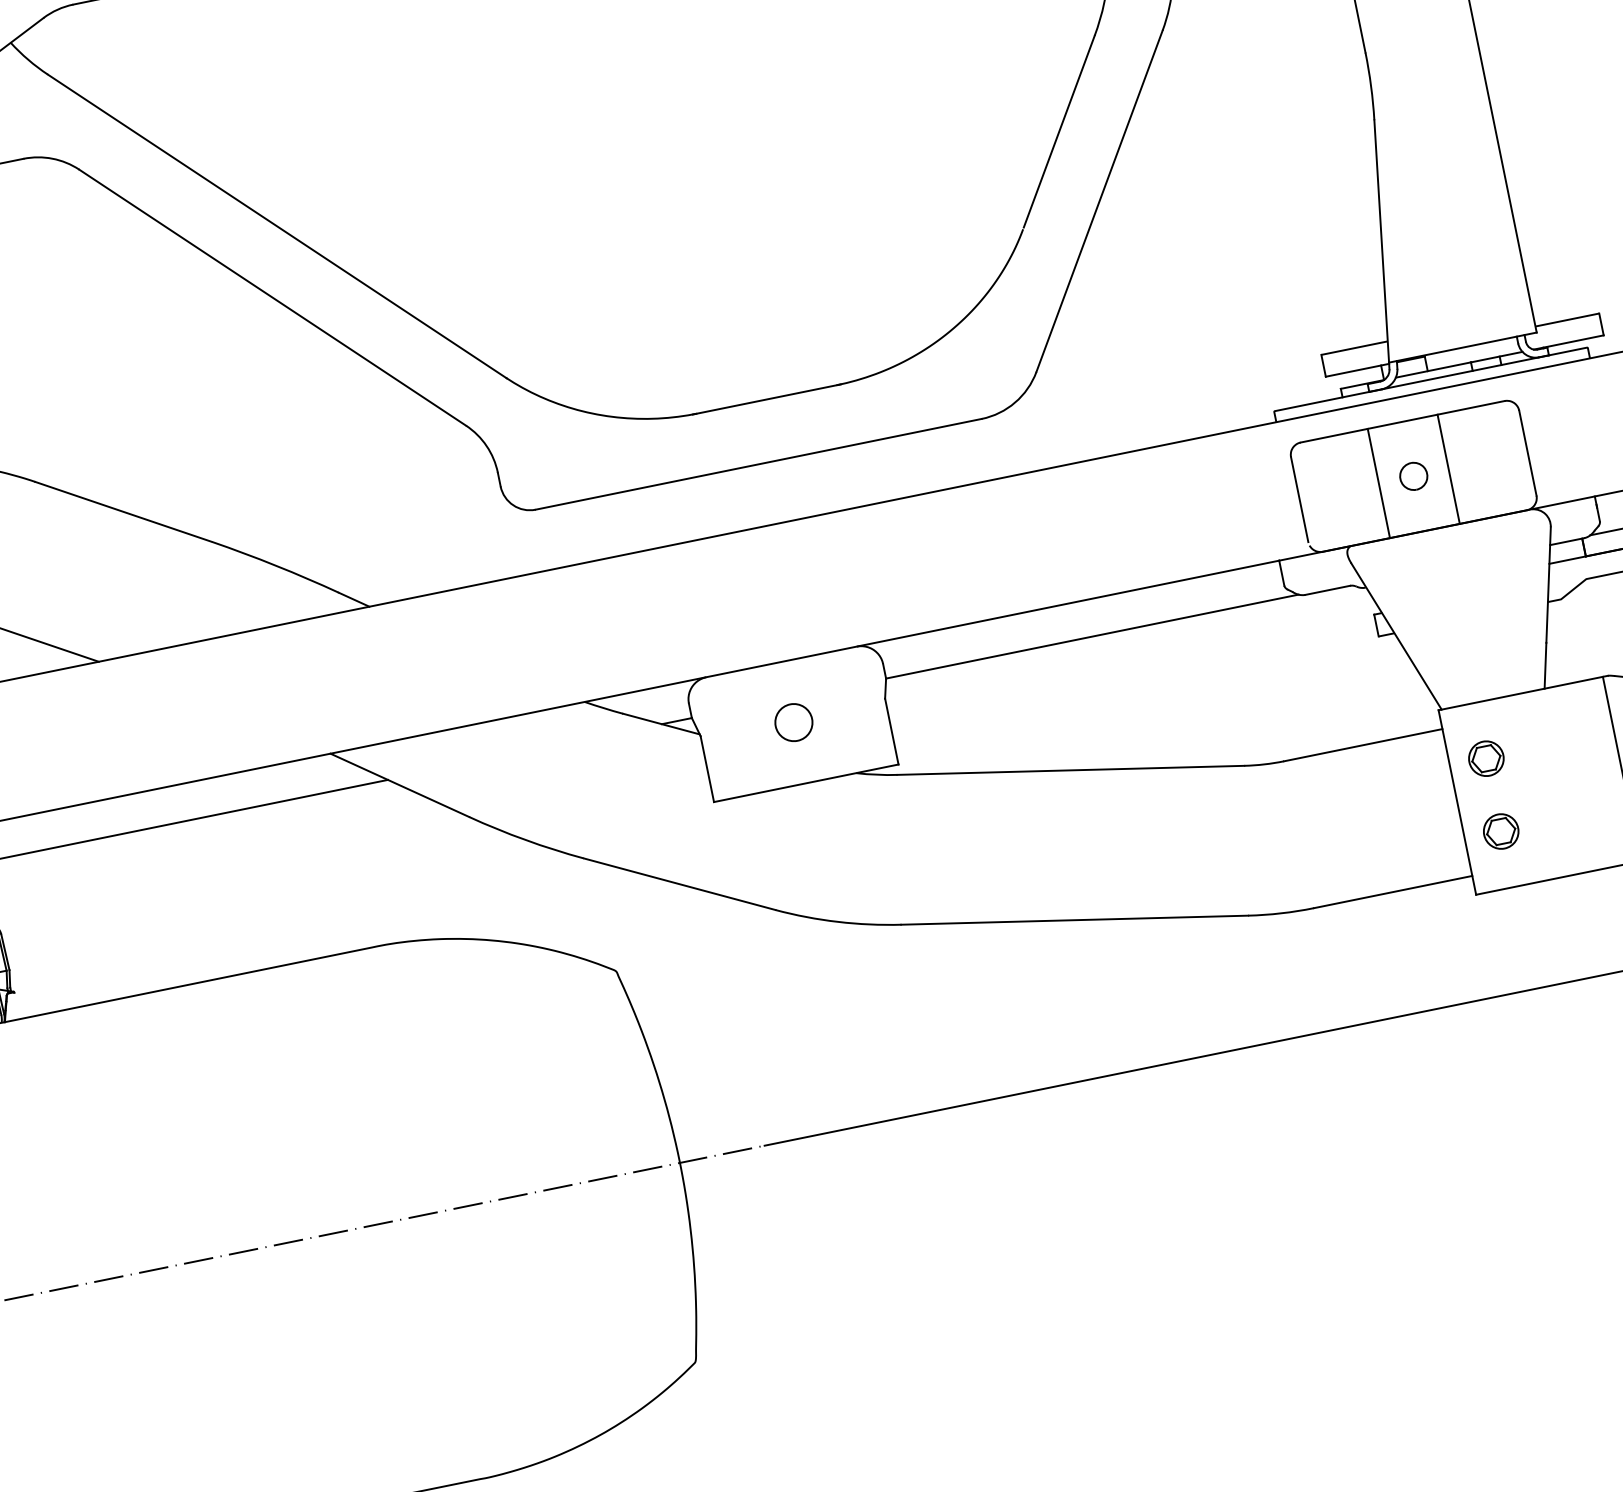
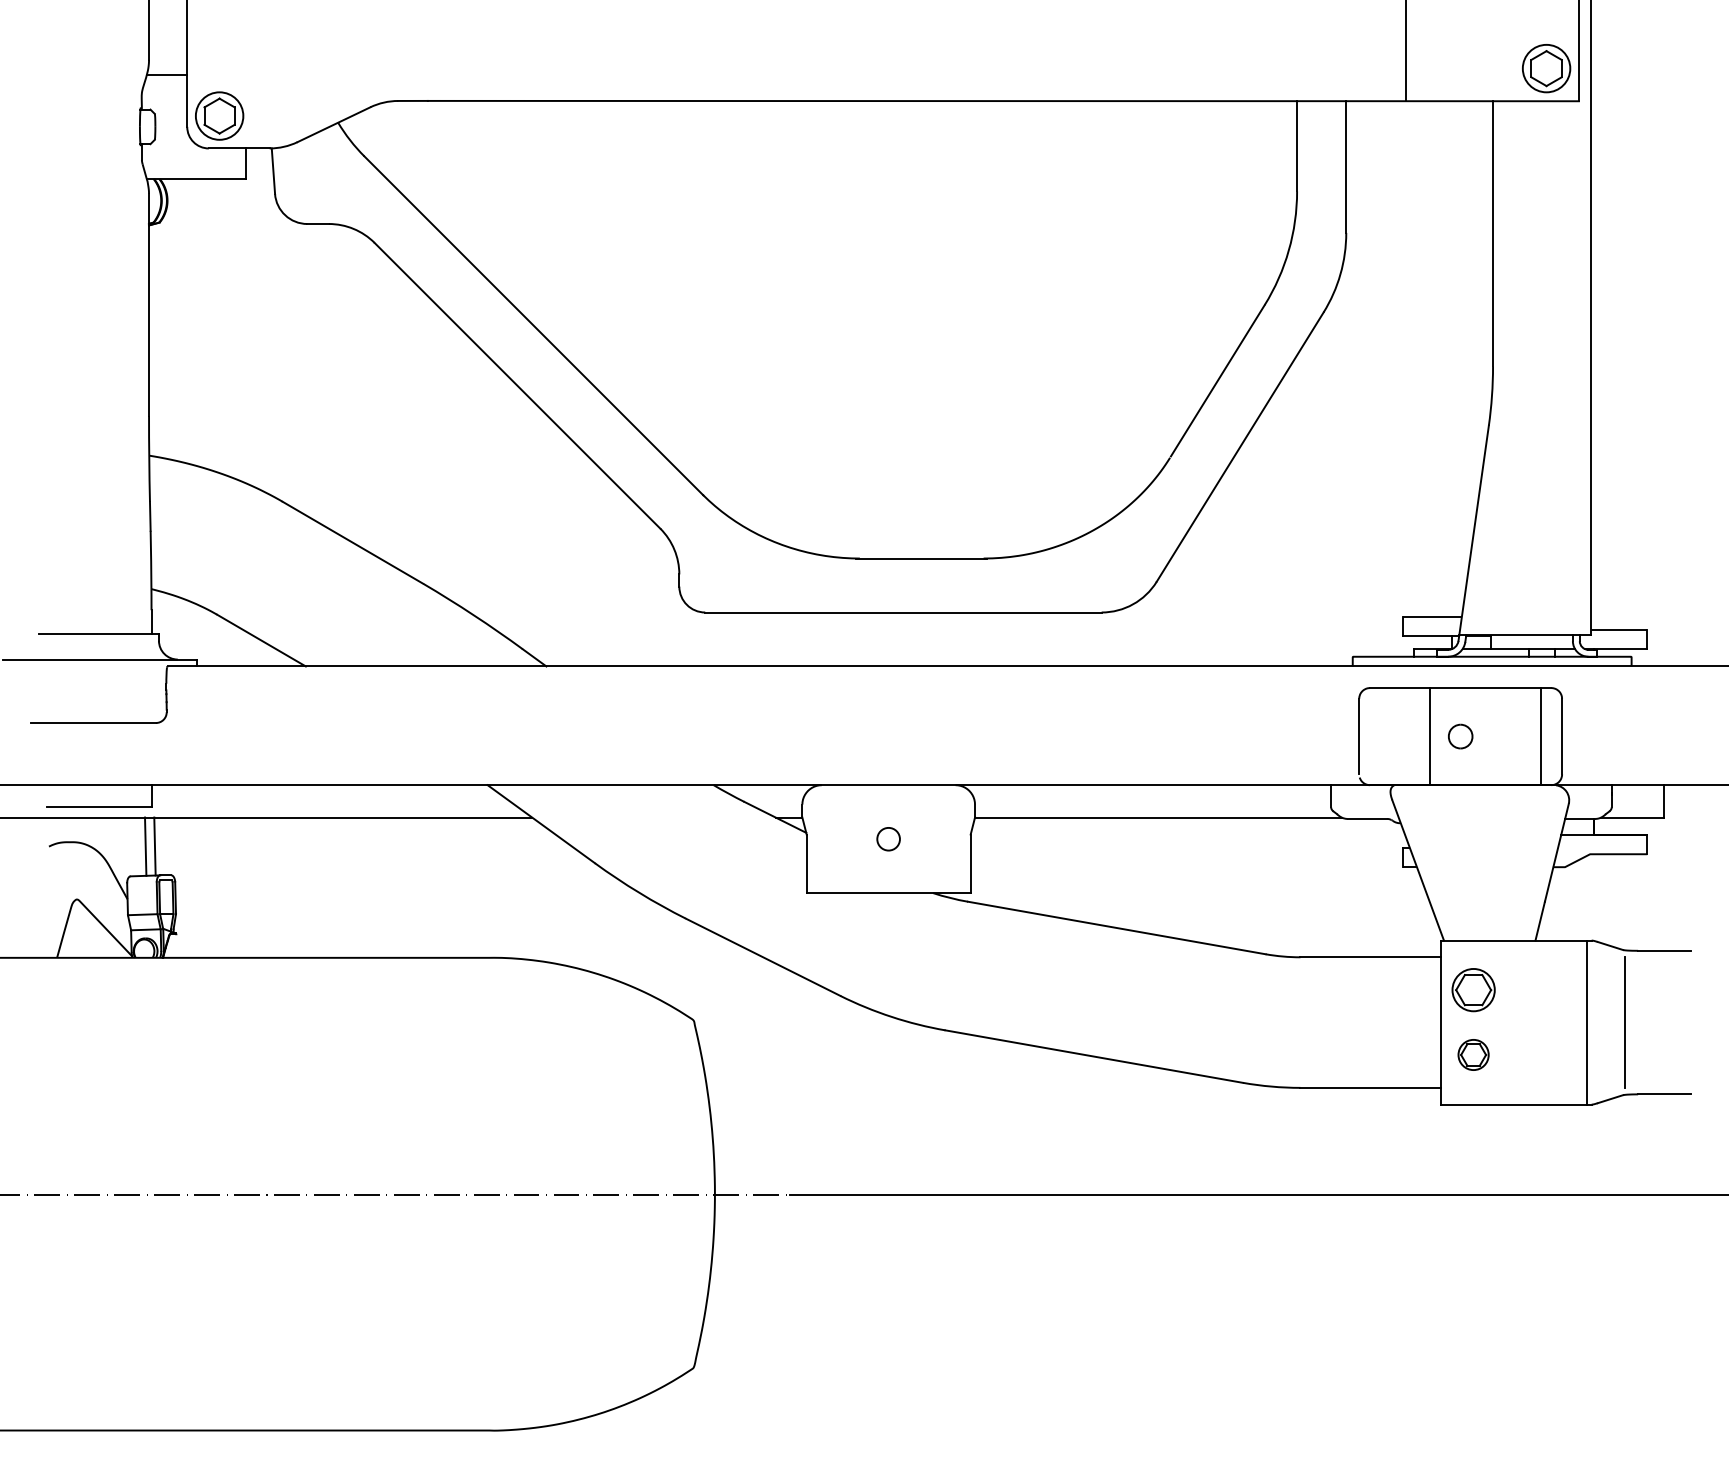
line: (1448, 469) -> (1540, 736), moved
circle: (793, 723) -> (888, 839), size x0.7
part: (1486, 759) -> (1473, 990), size x1.4

